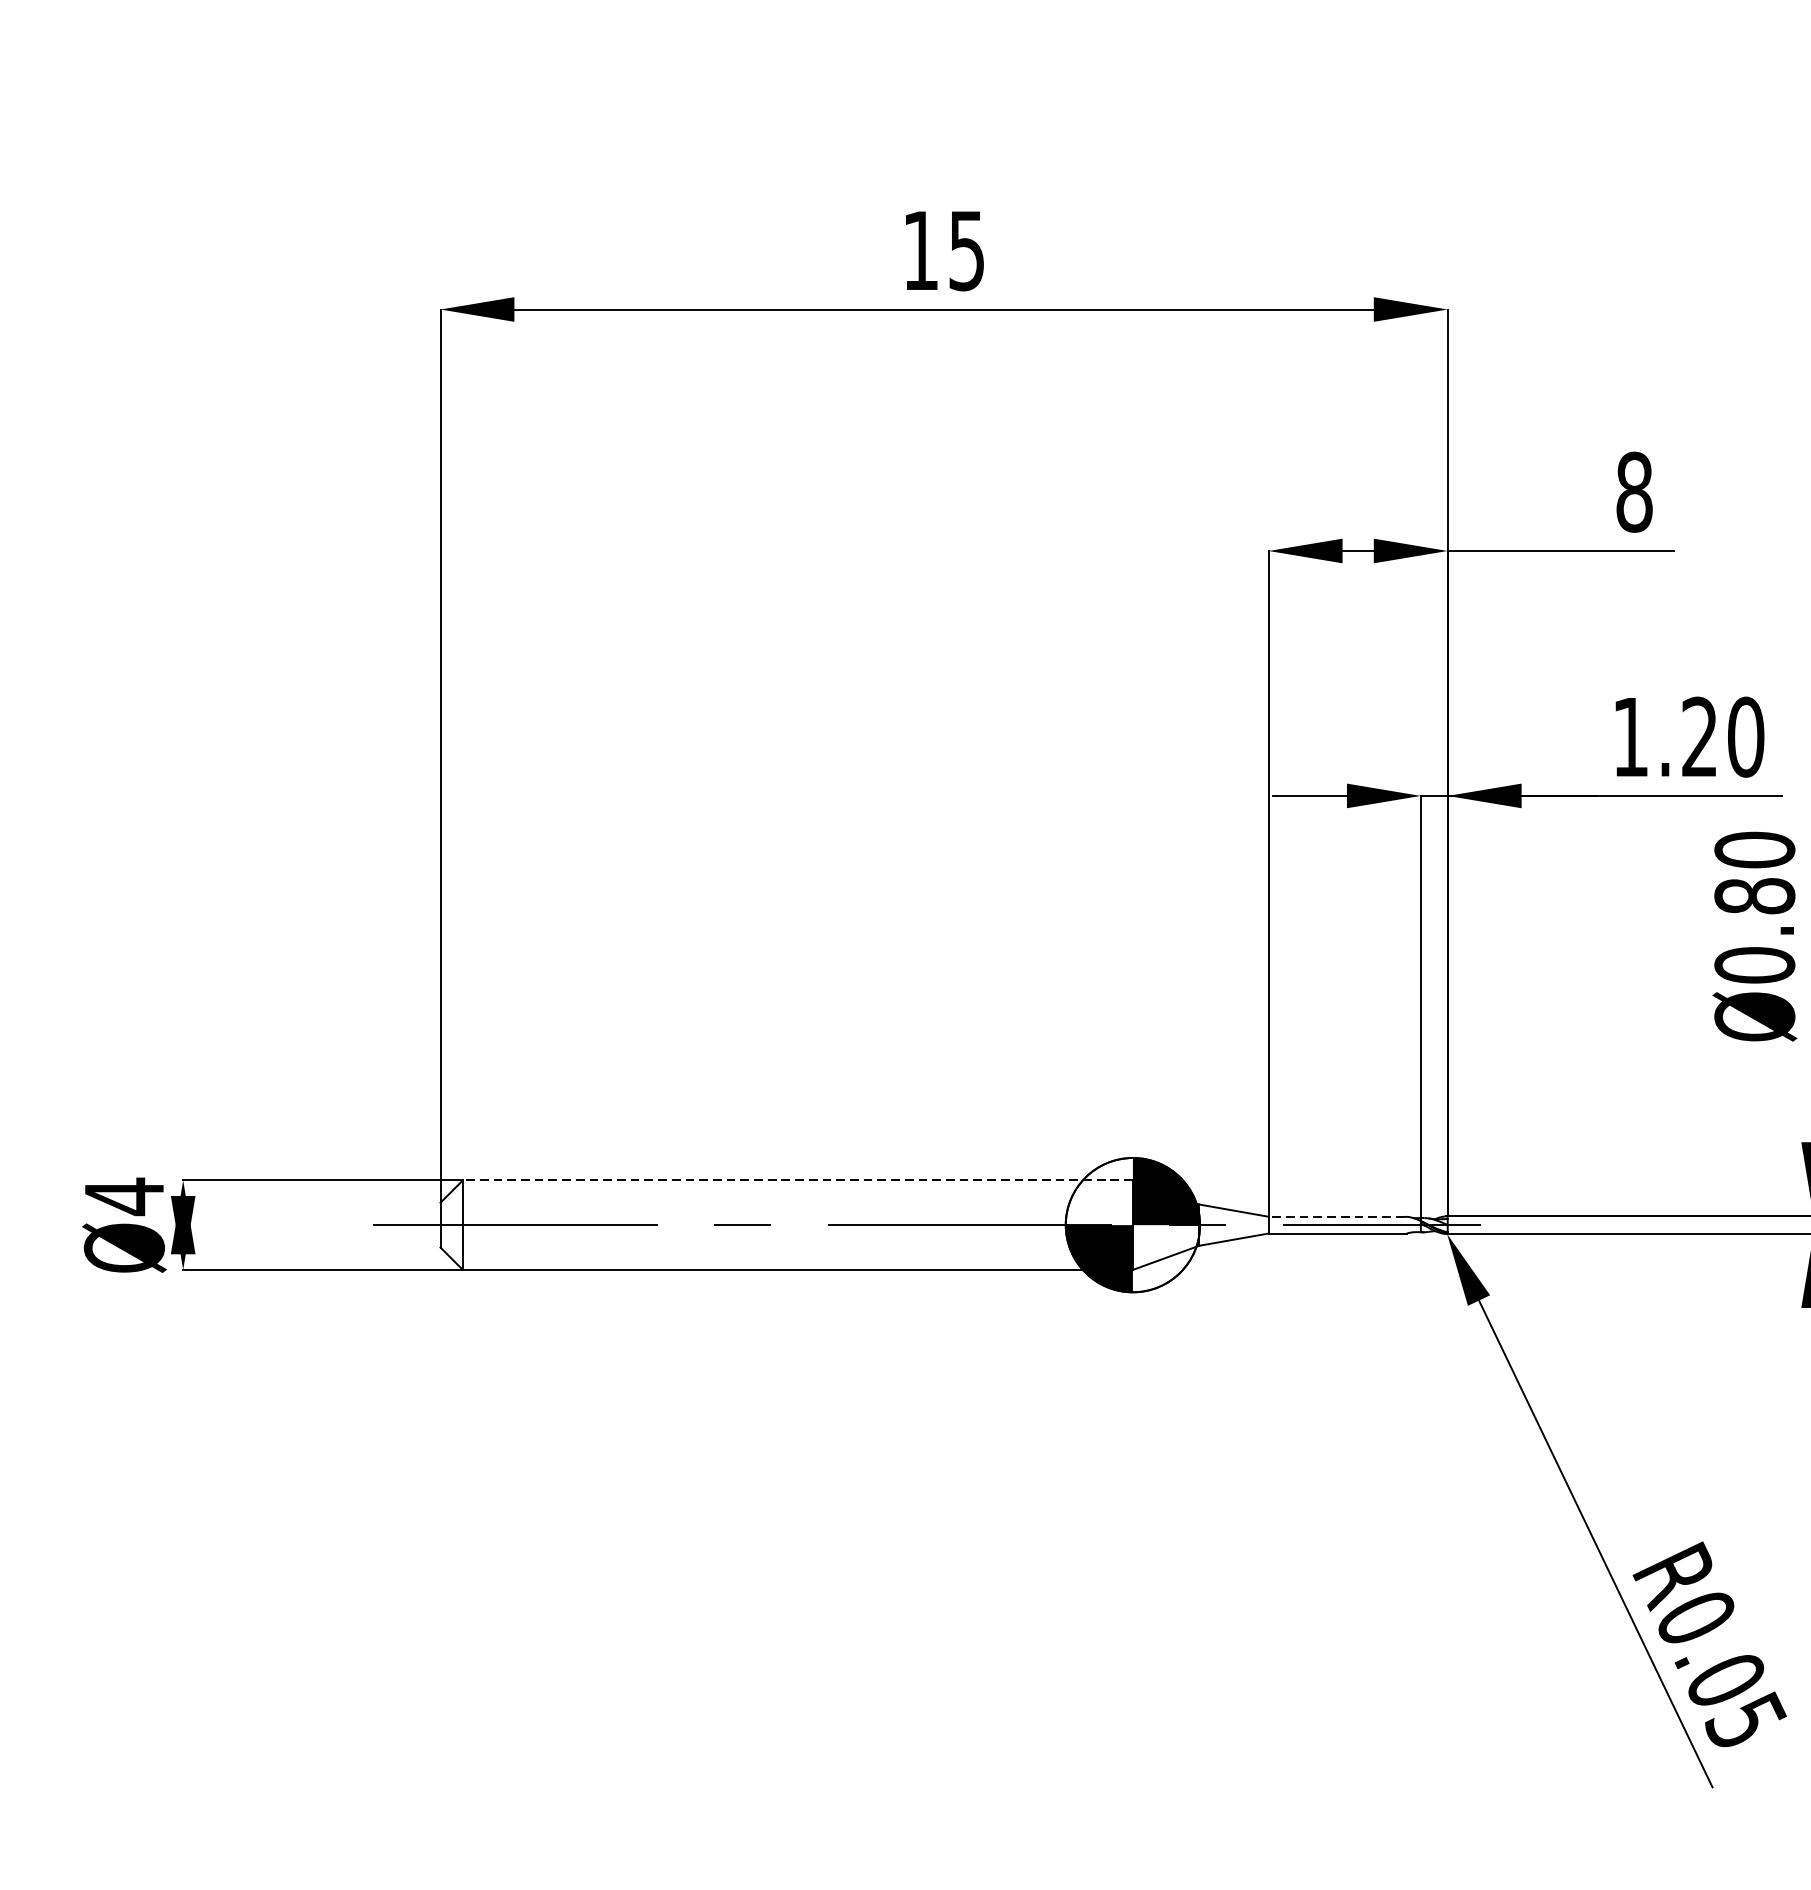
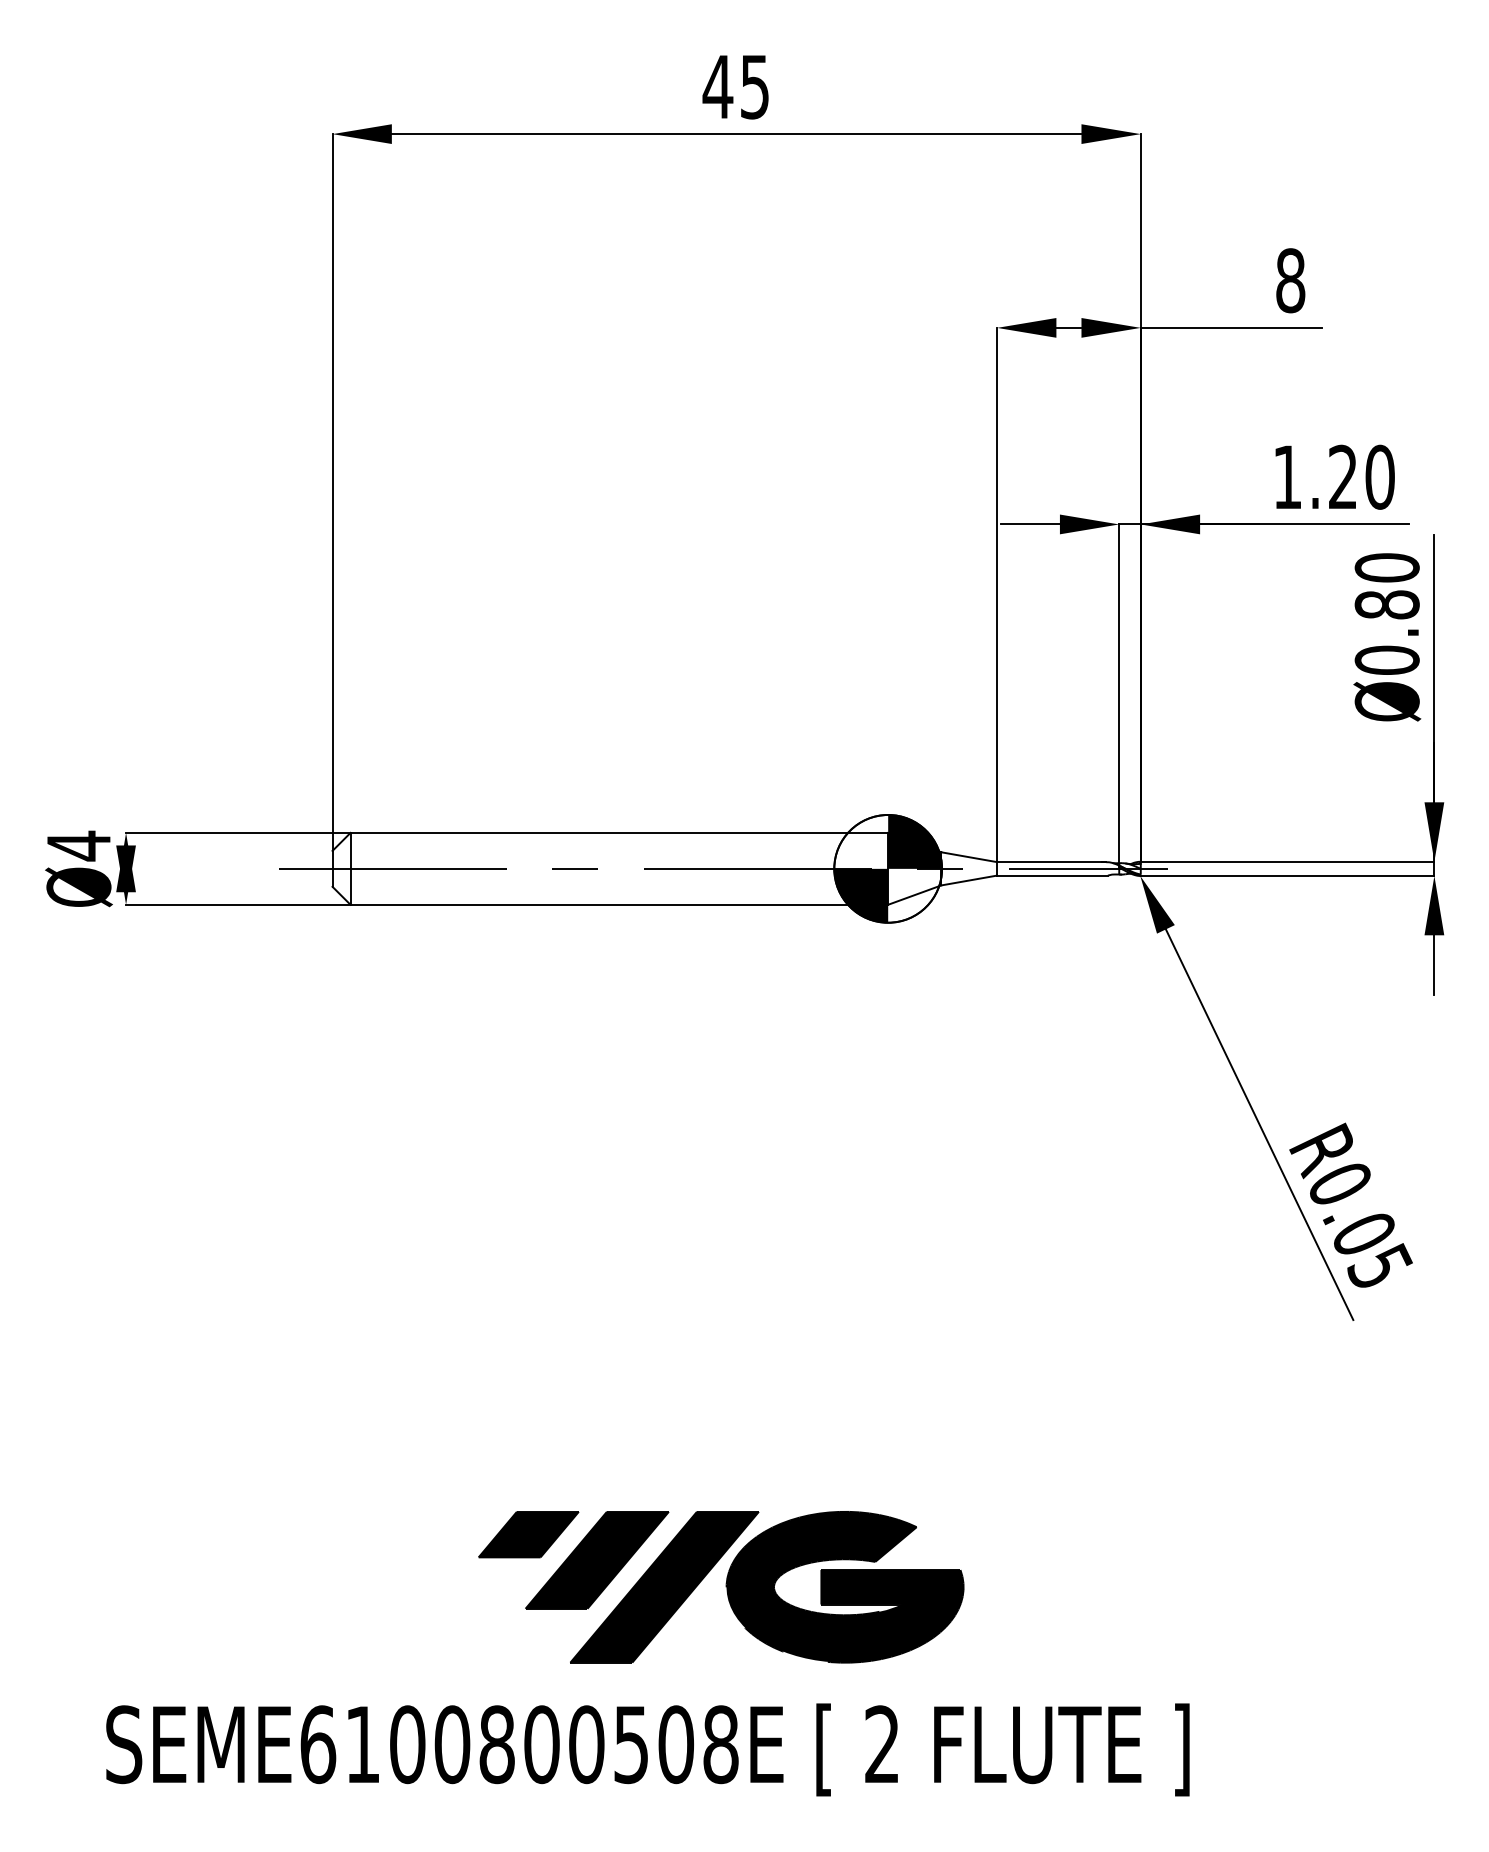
text: (920, 250) -> (717, 86), 15 -> 45
line: (798, 1179) -> (619, 832), dashed -> solid
line: (1336, 1217) -> (1051, 862), dashed -> solid

